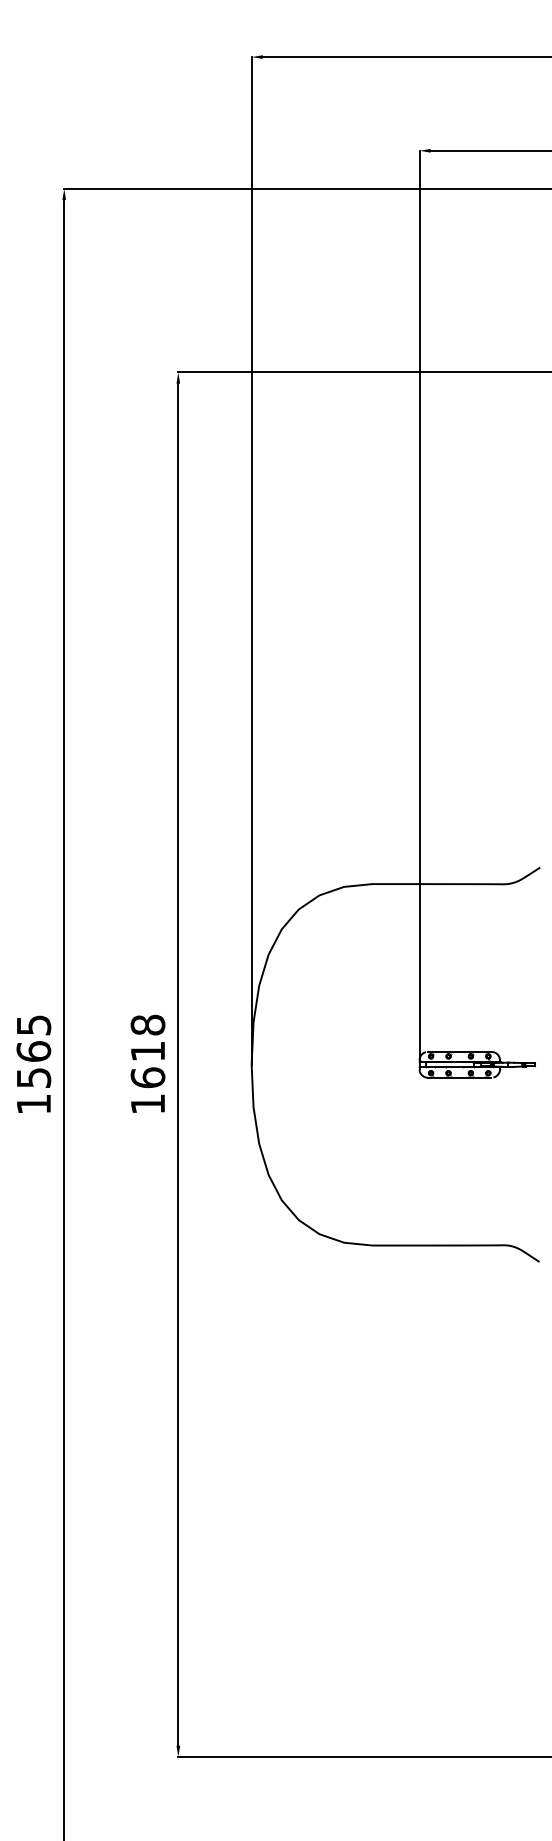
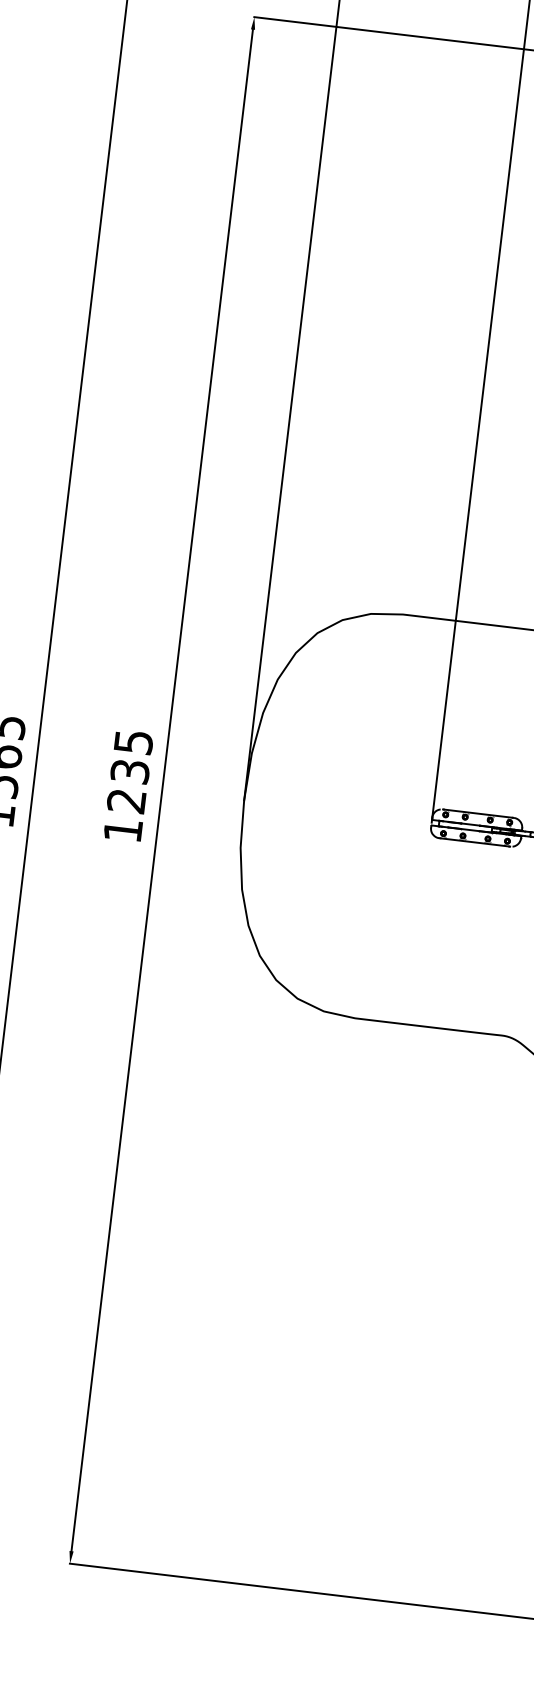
text: (147, 1051) -> (129, 771), 1618 -> 1235

